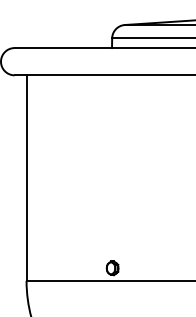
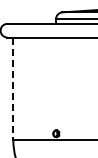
line: (26, 179) -> (13, 89), solid -> dashed

